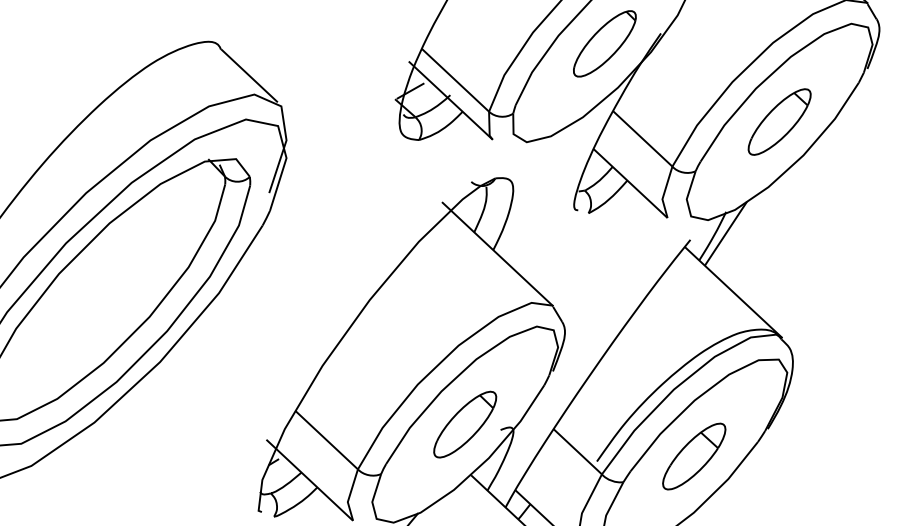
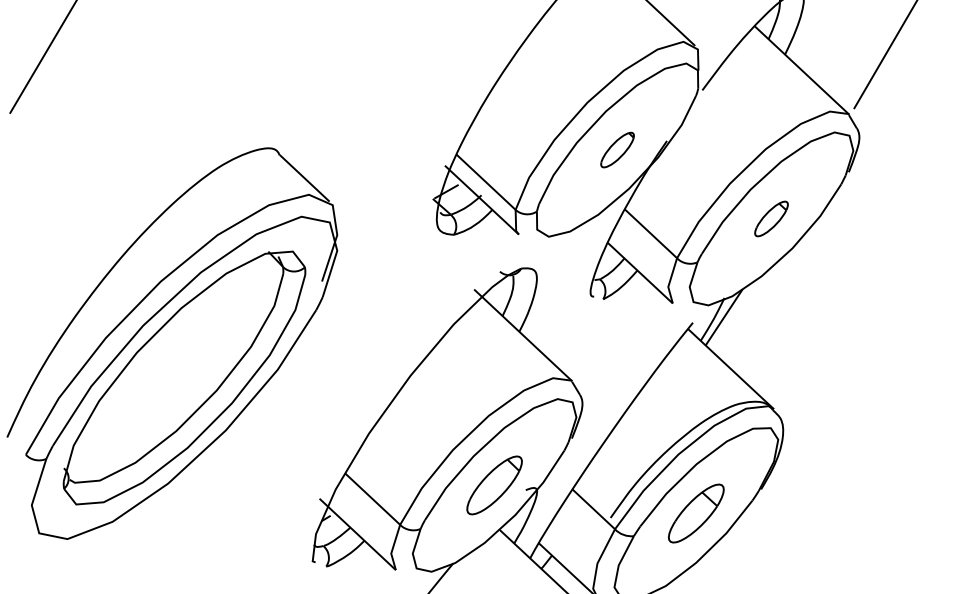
part: (604, 43) -> (617, 149), size x0.6
part: (779, 121) -> (771, 218), size x0.6

